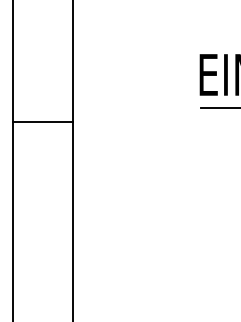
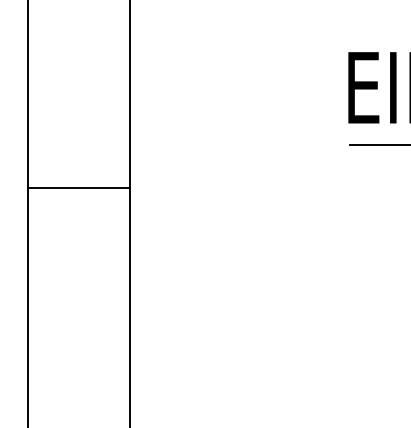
line: (42, 122) -> (78, 188), moved

